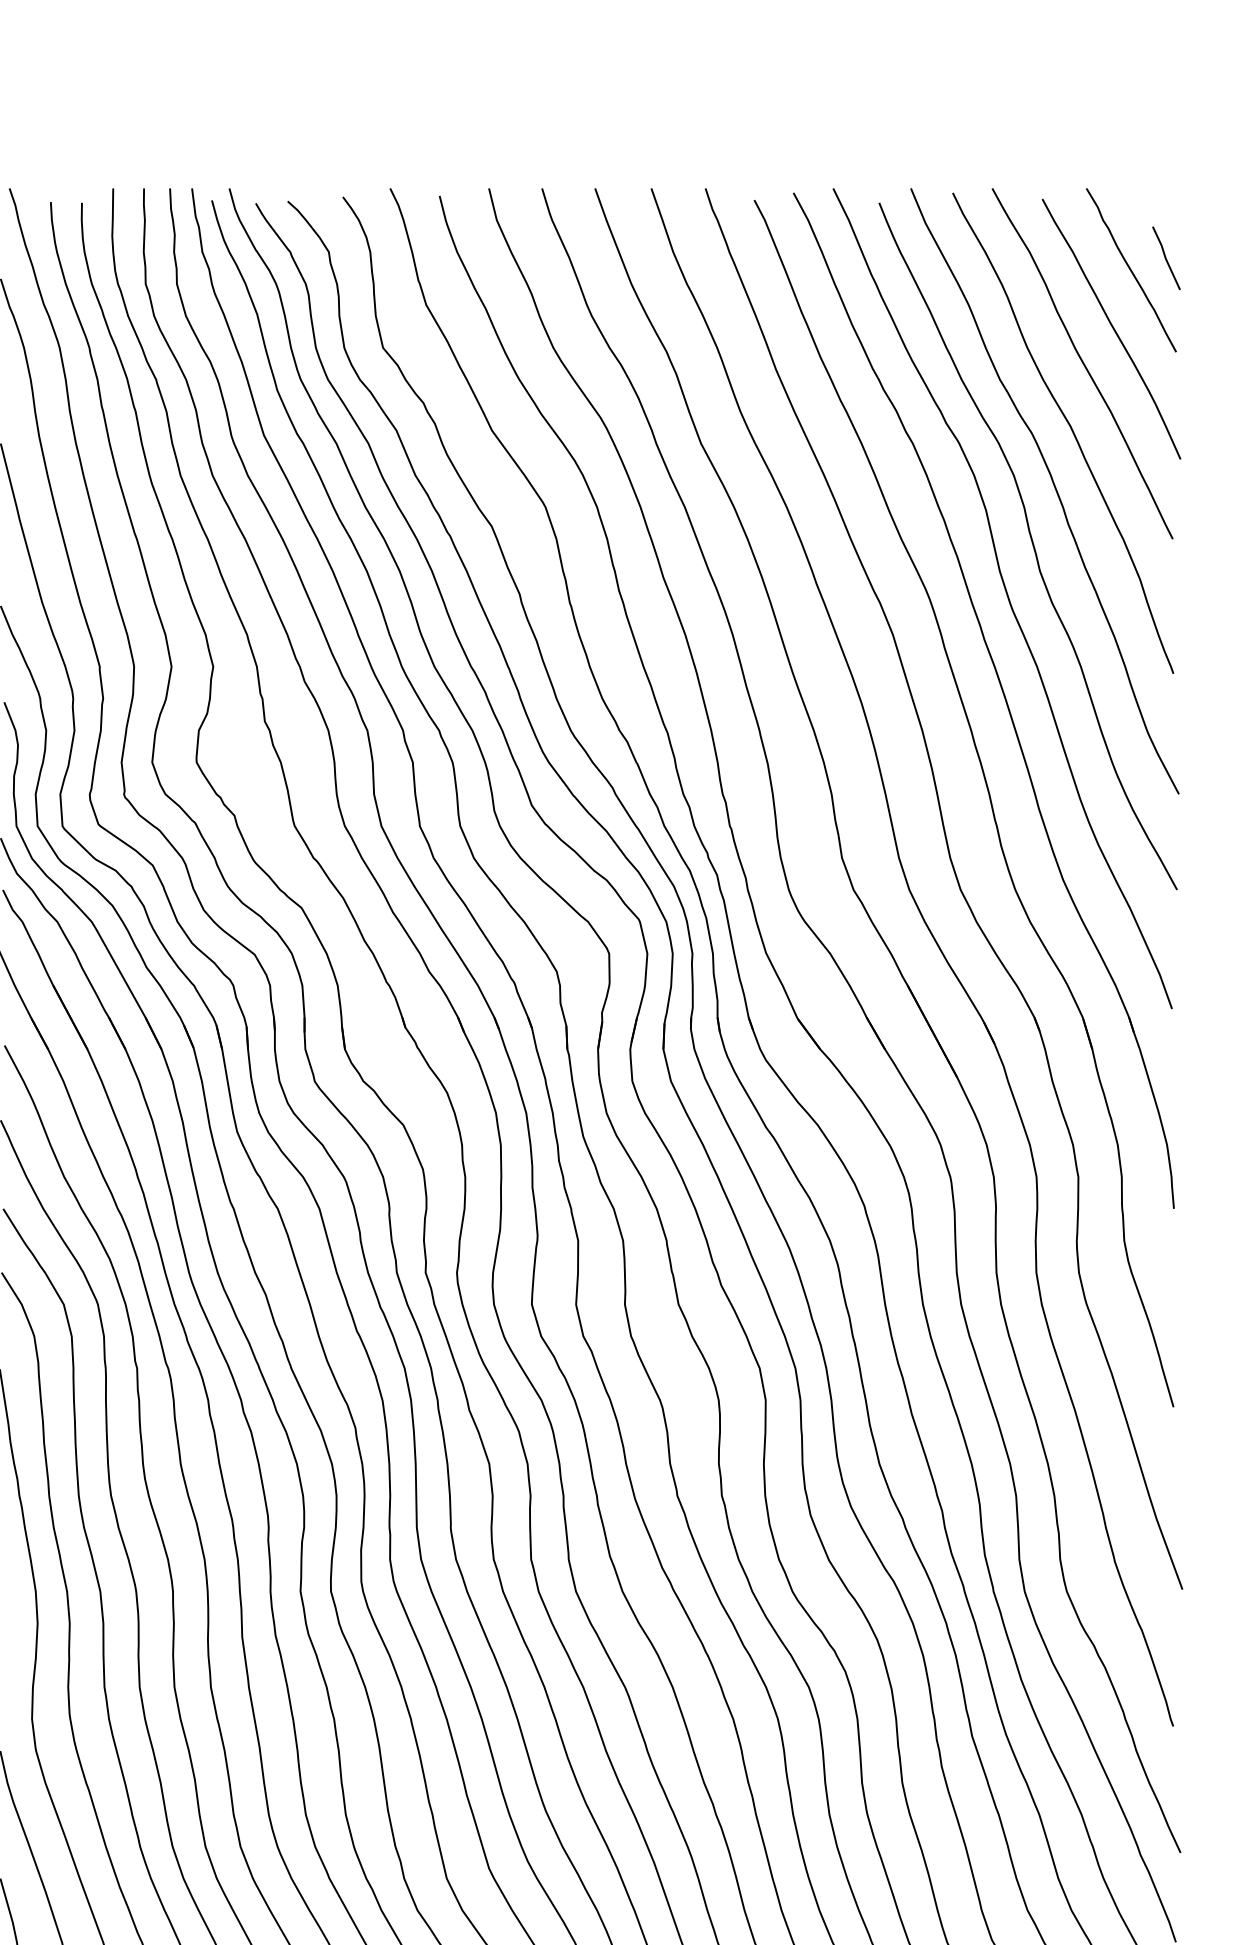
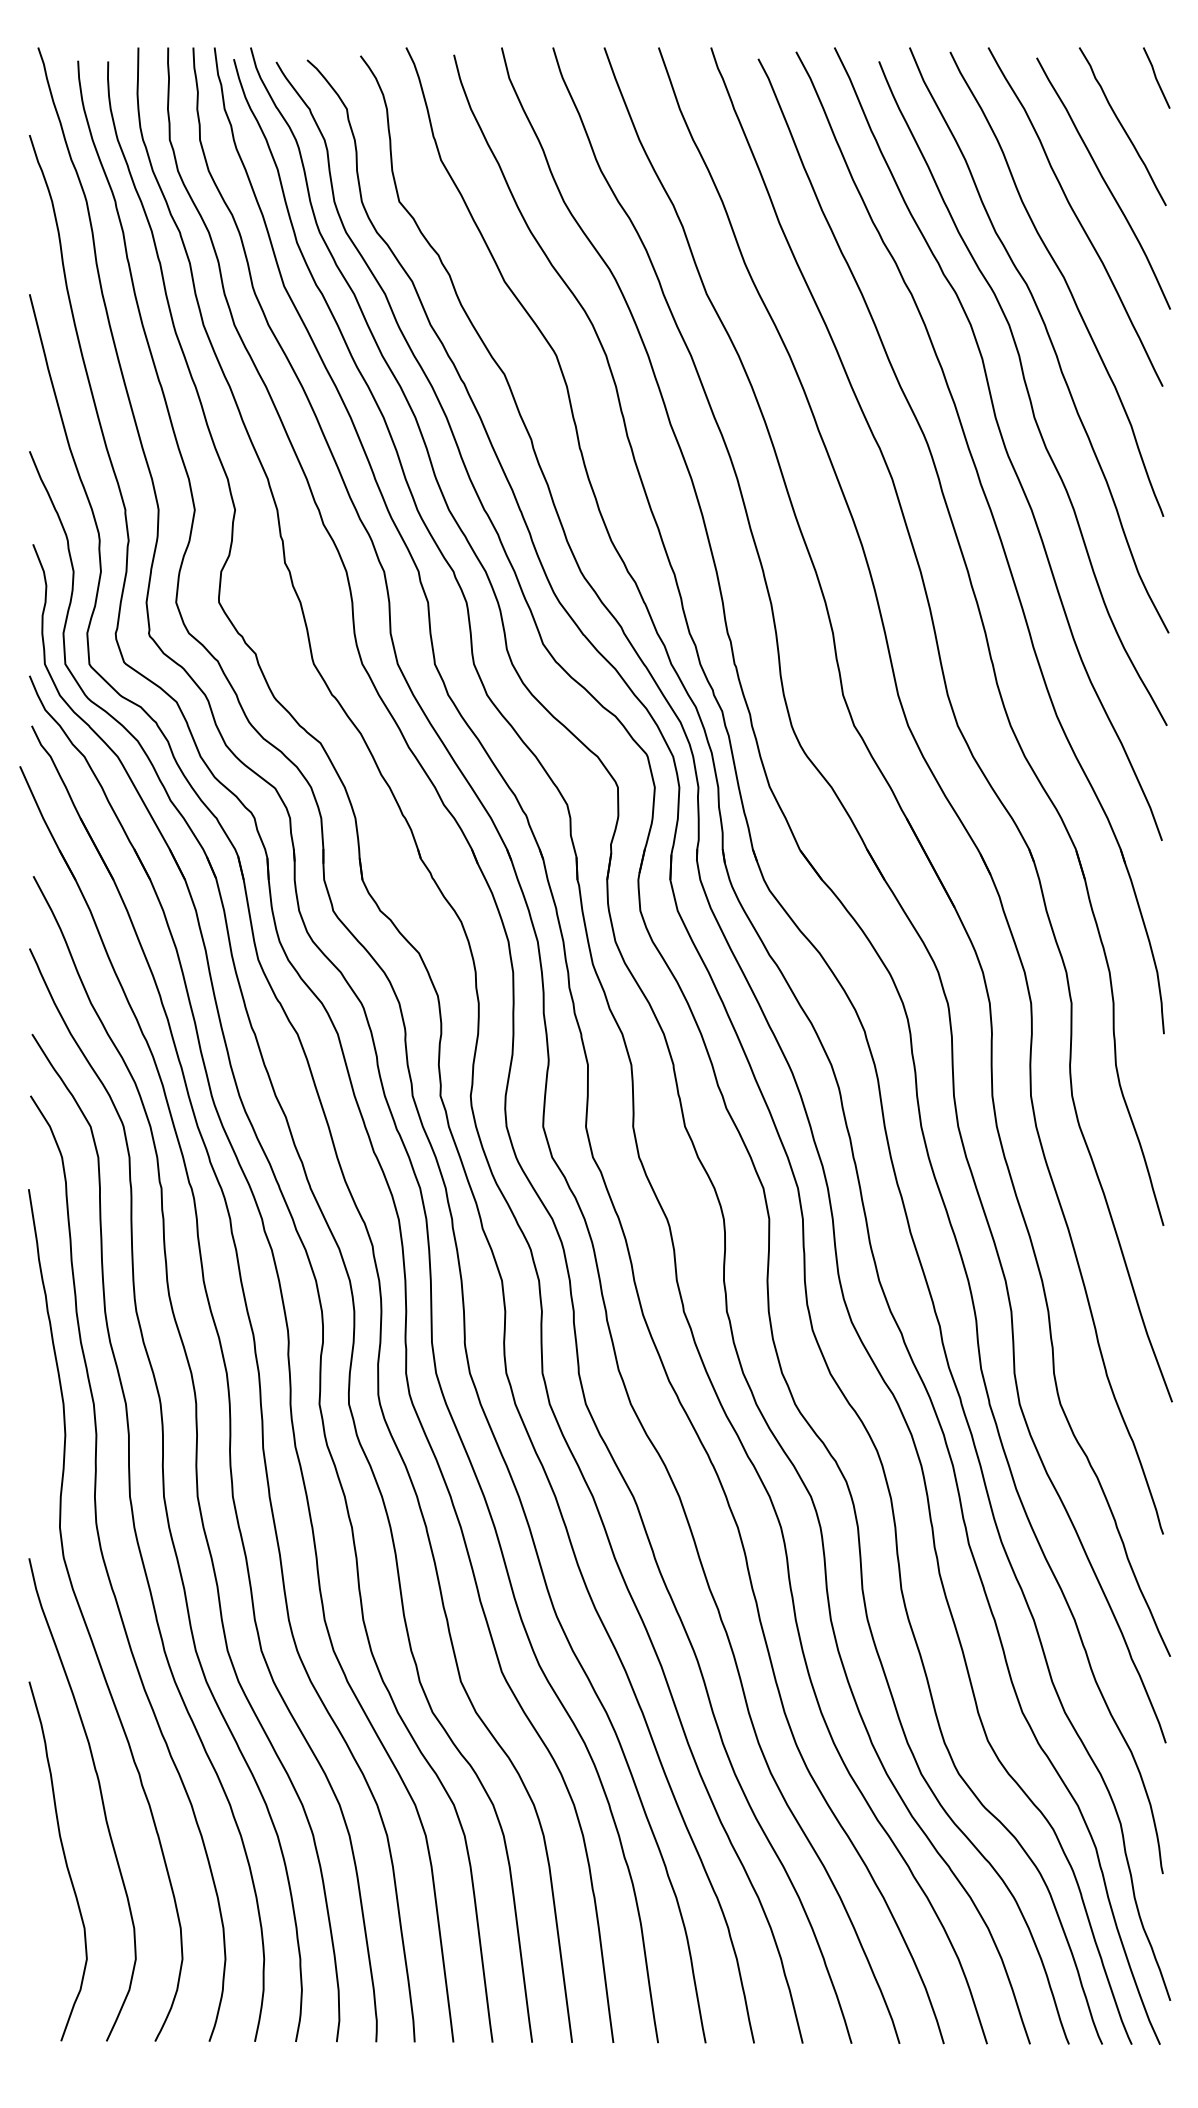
line: (1166, 257) -> (1156, 77), moved

